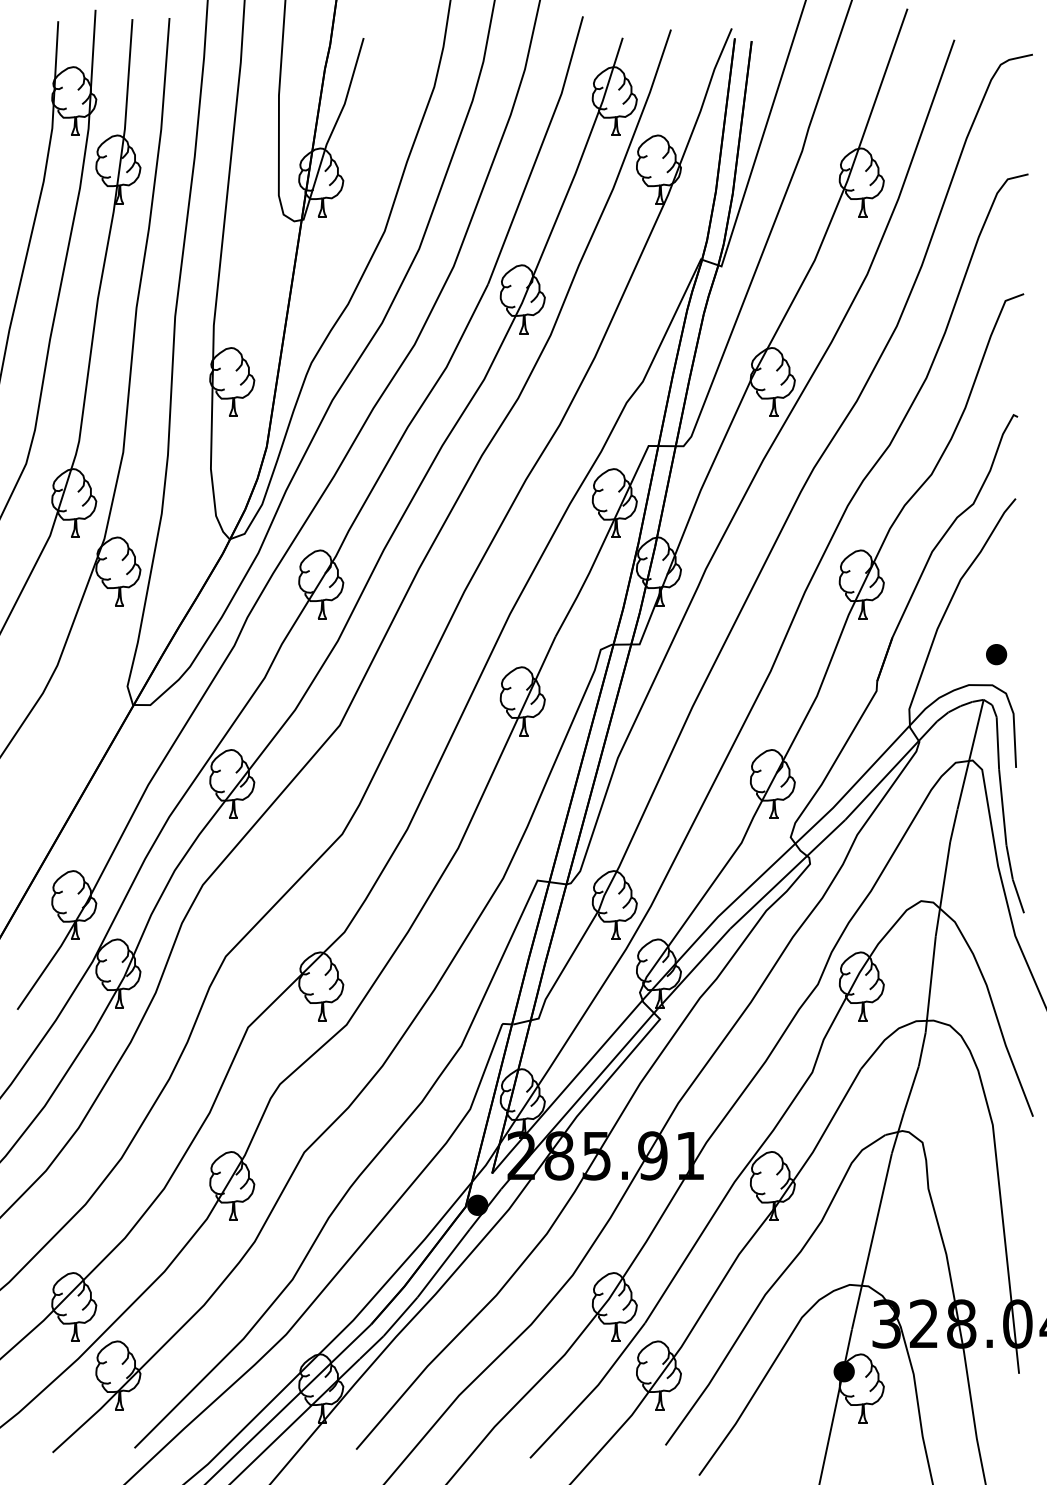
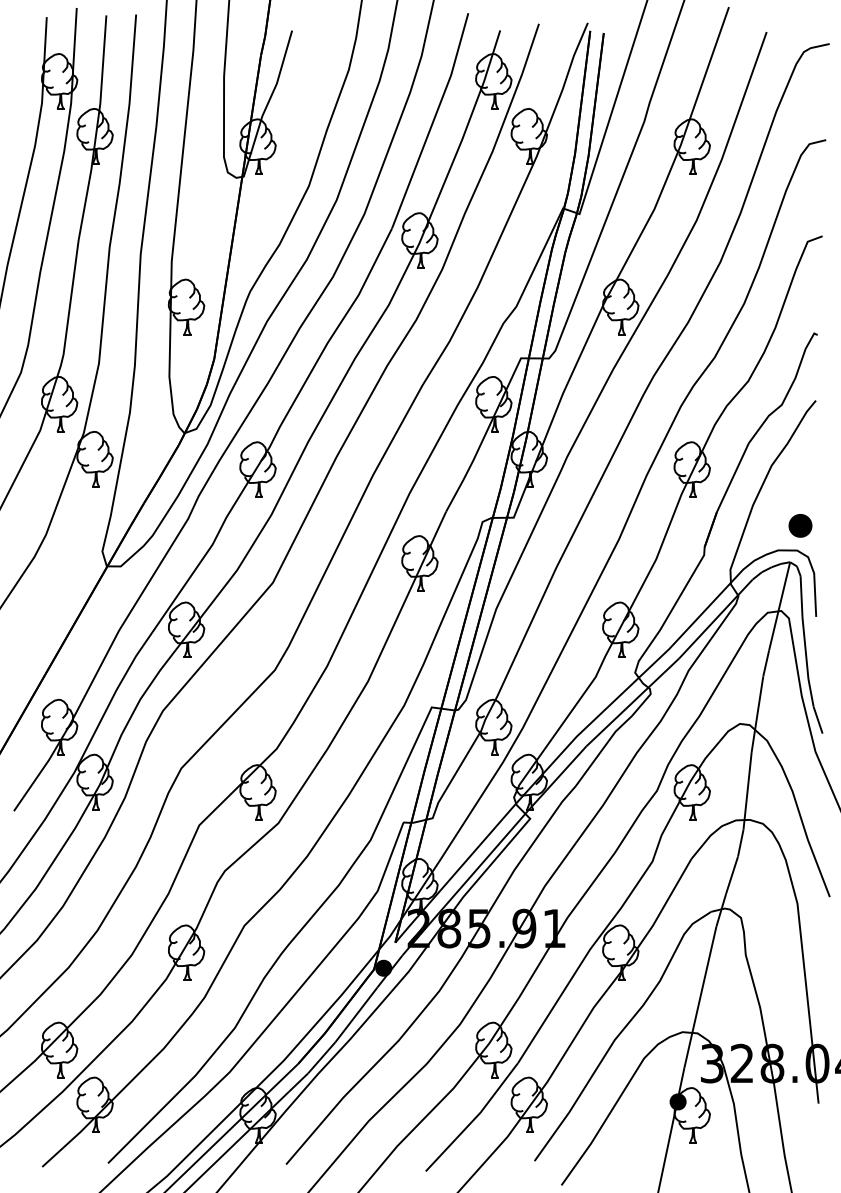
part: (996, 654) -> (800, 525), size x1.4

